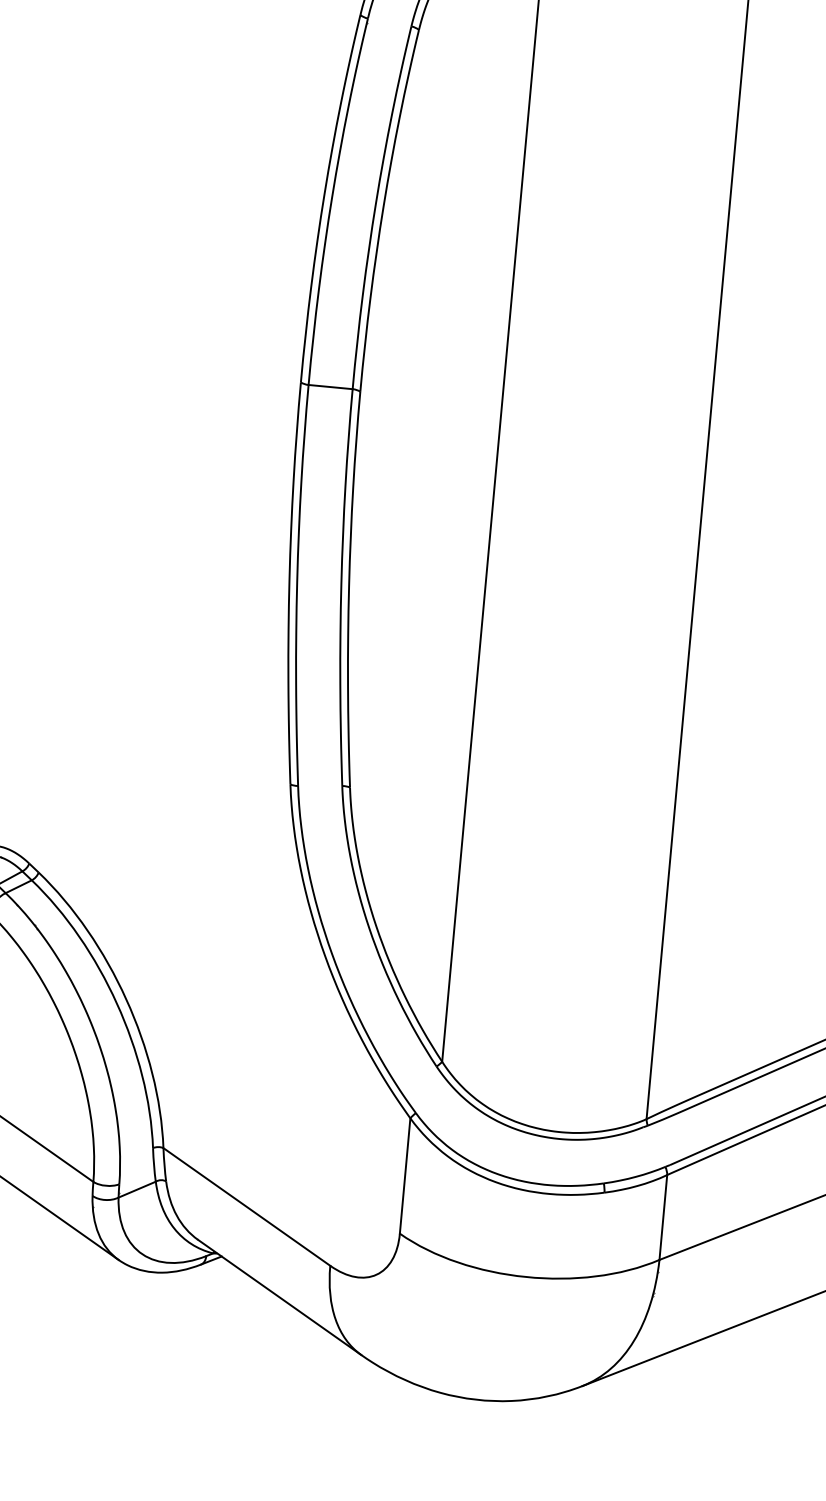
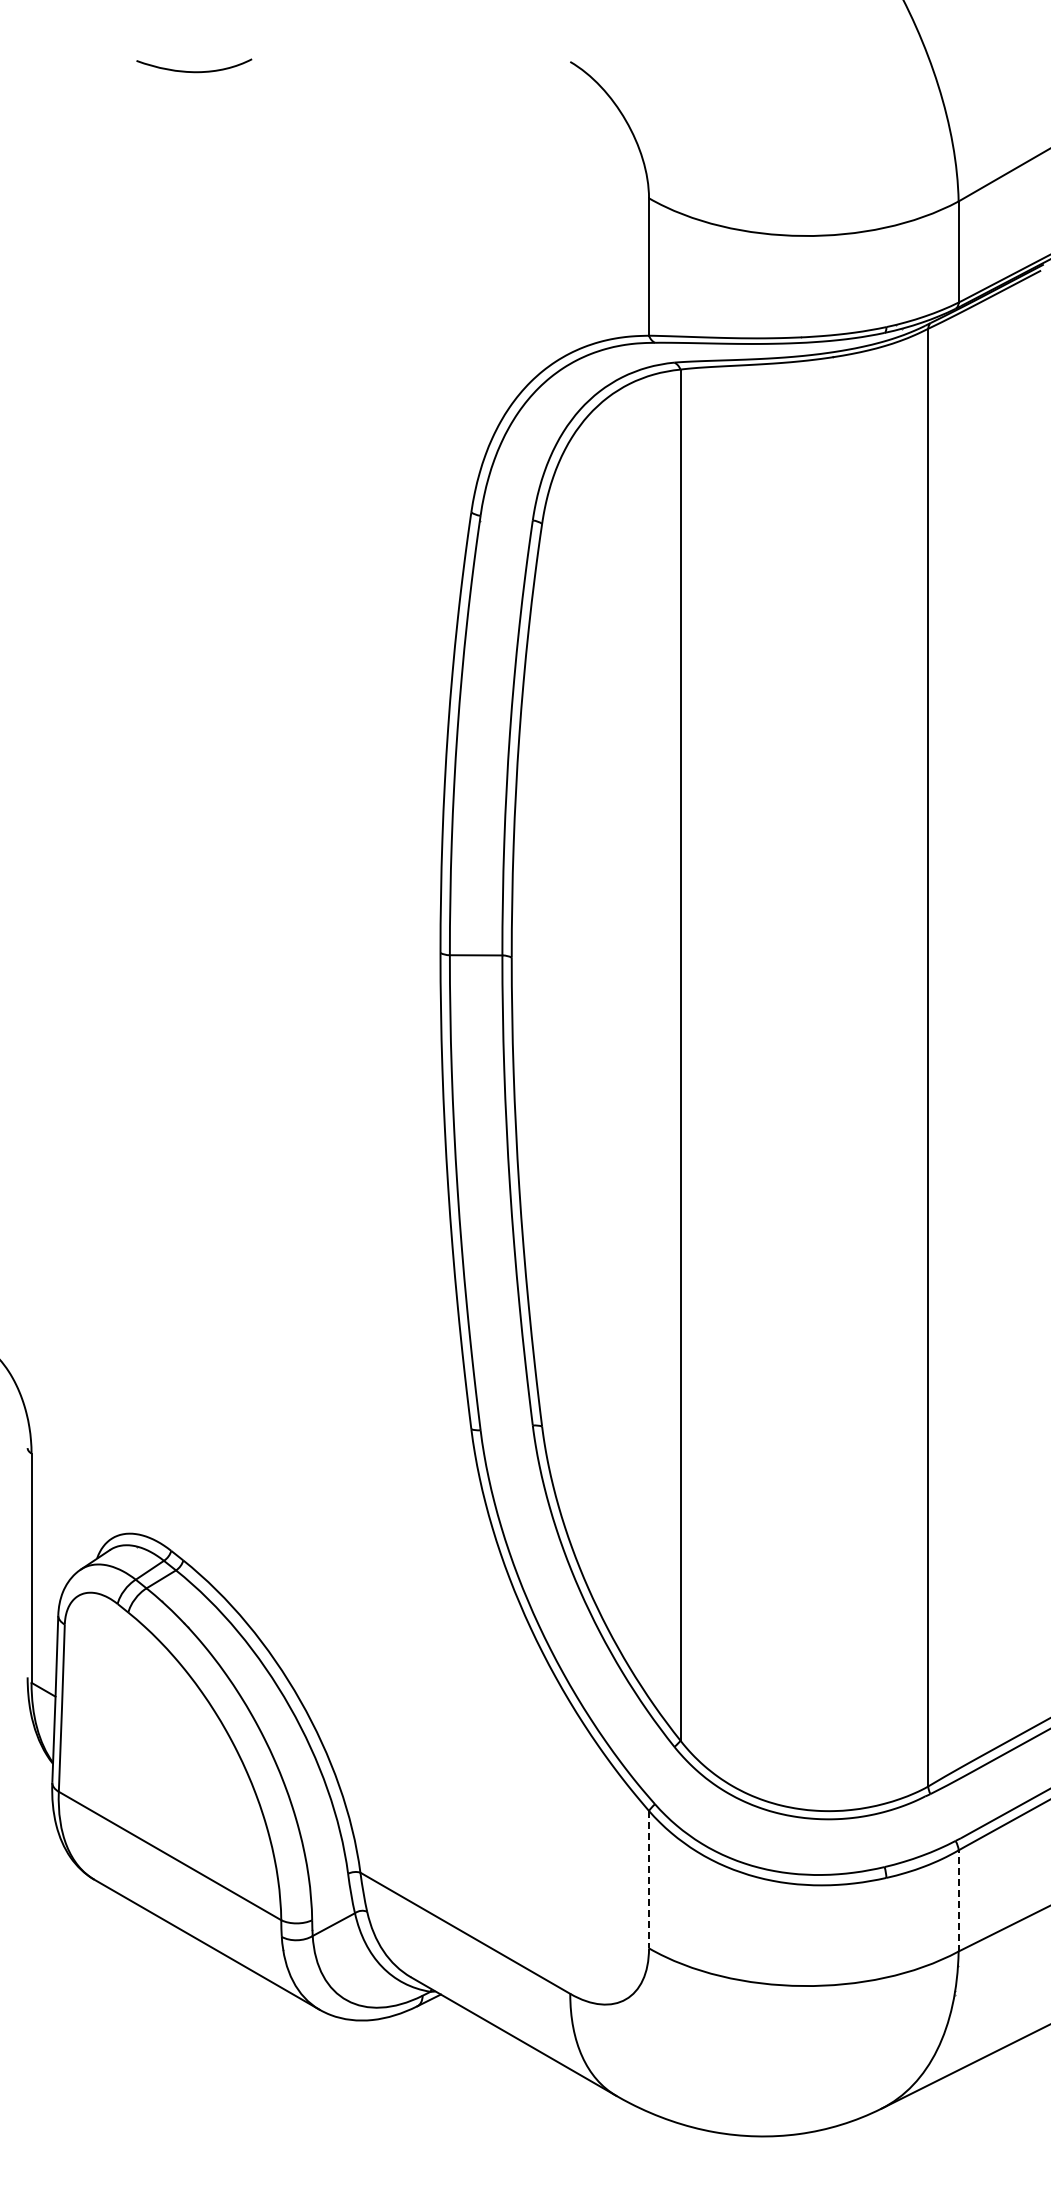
line: (405, 1175) -> (649, 1879), solid -> dashed
line: (663, 1217) -> (958, 1900), solid -> dashed

